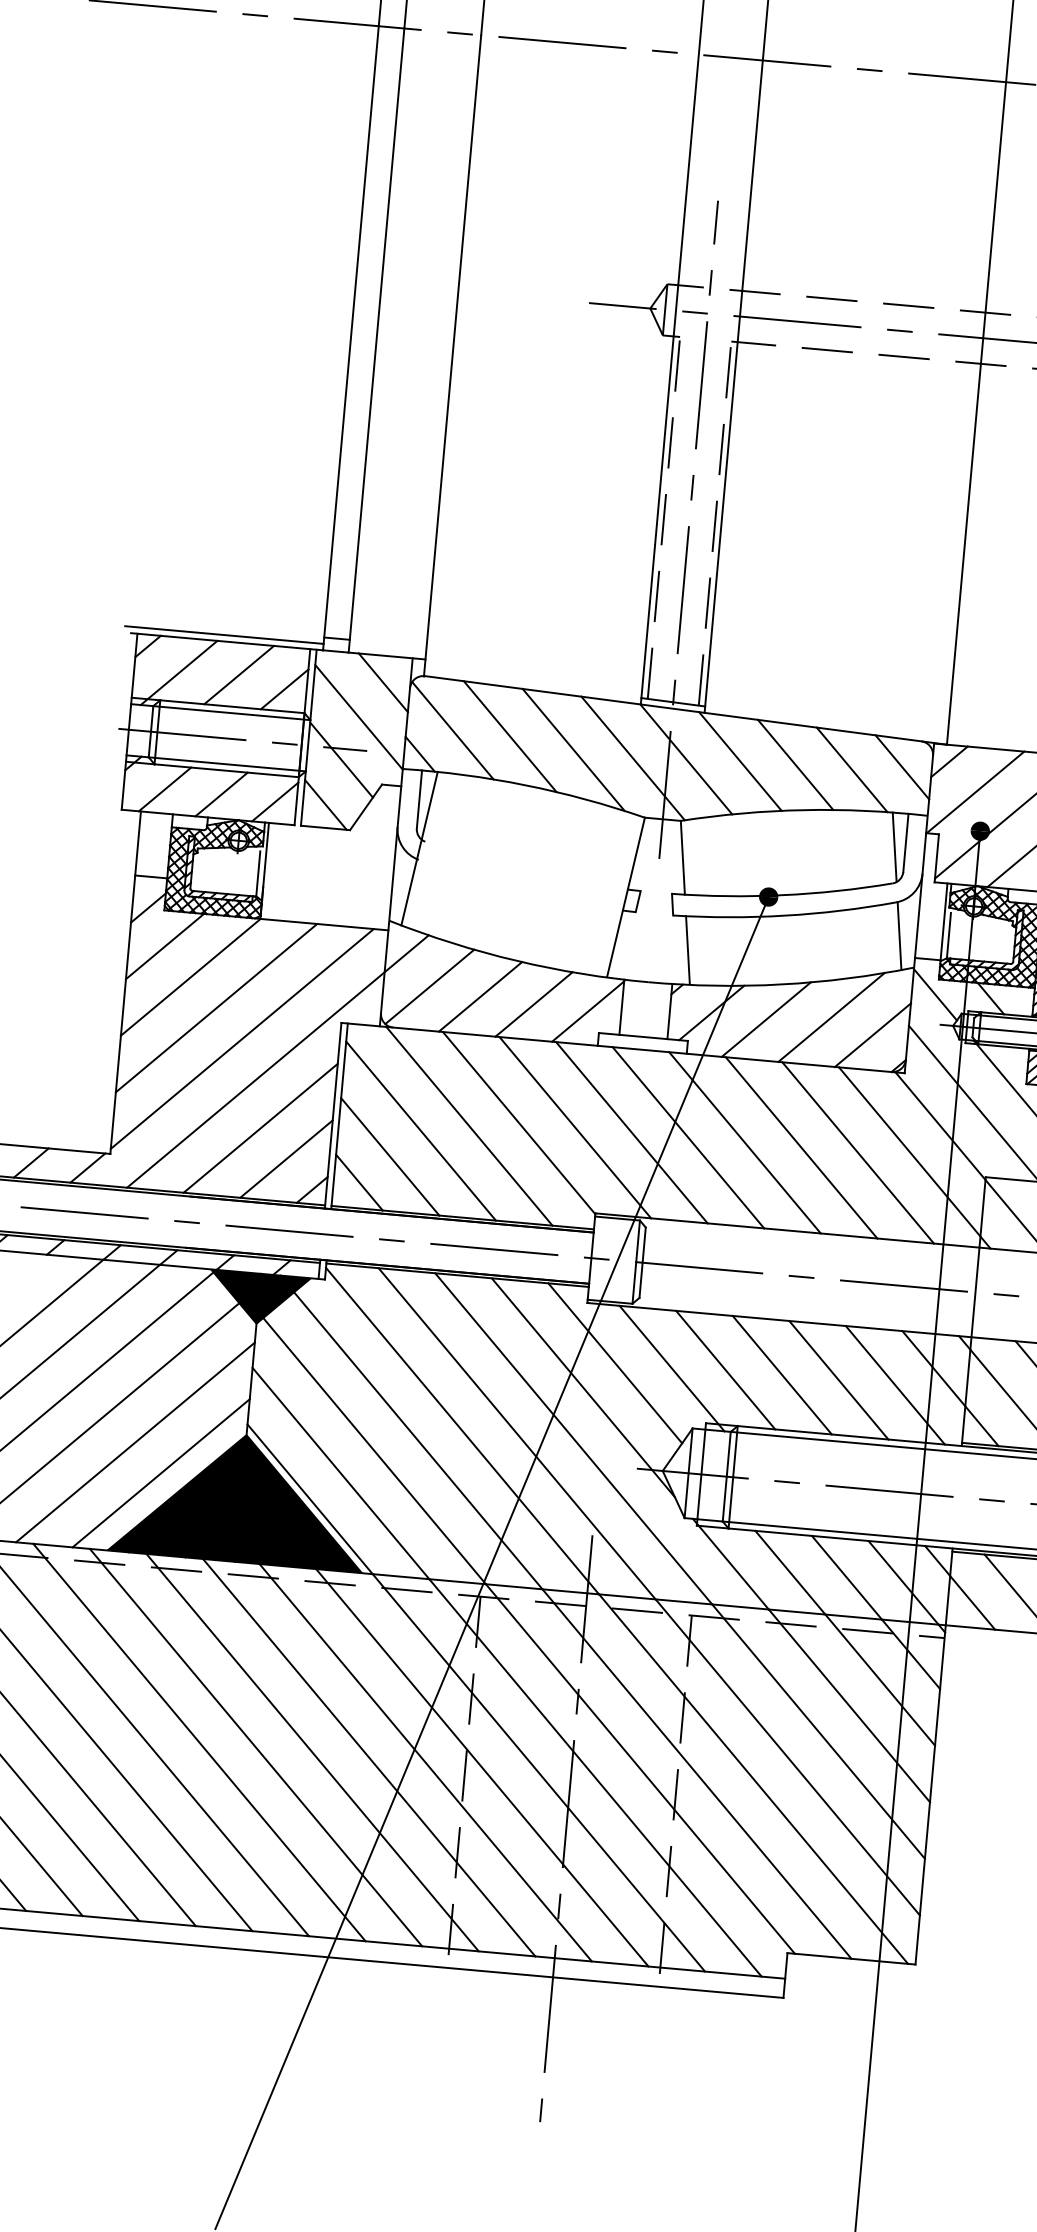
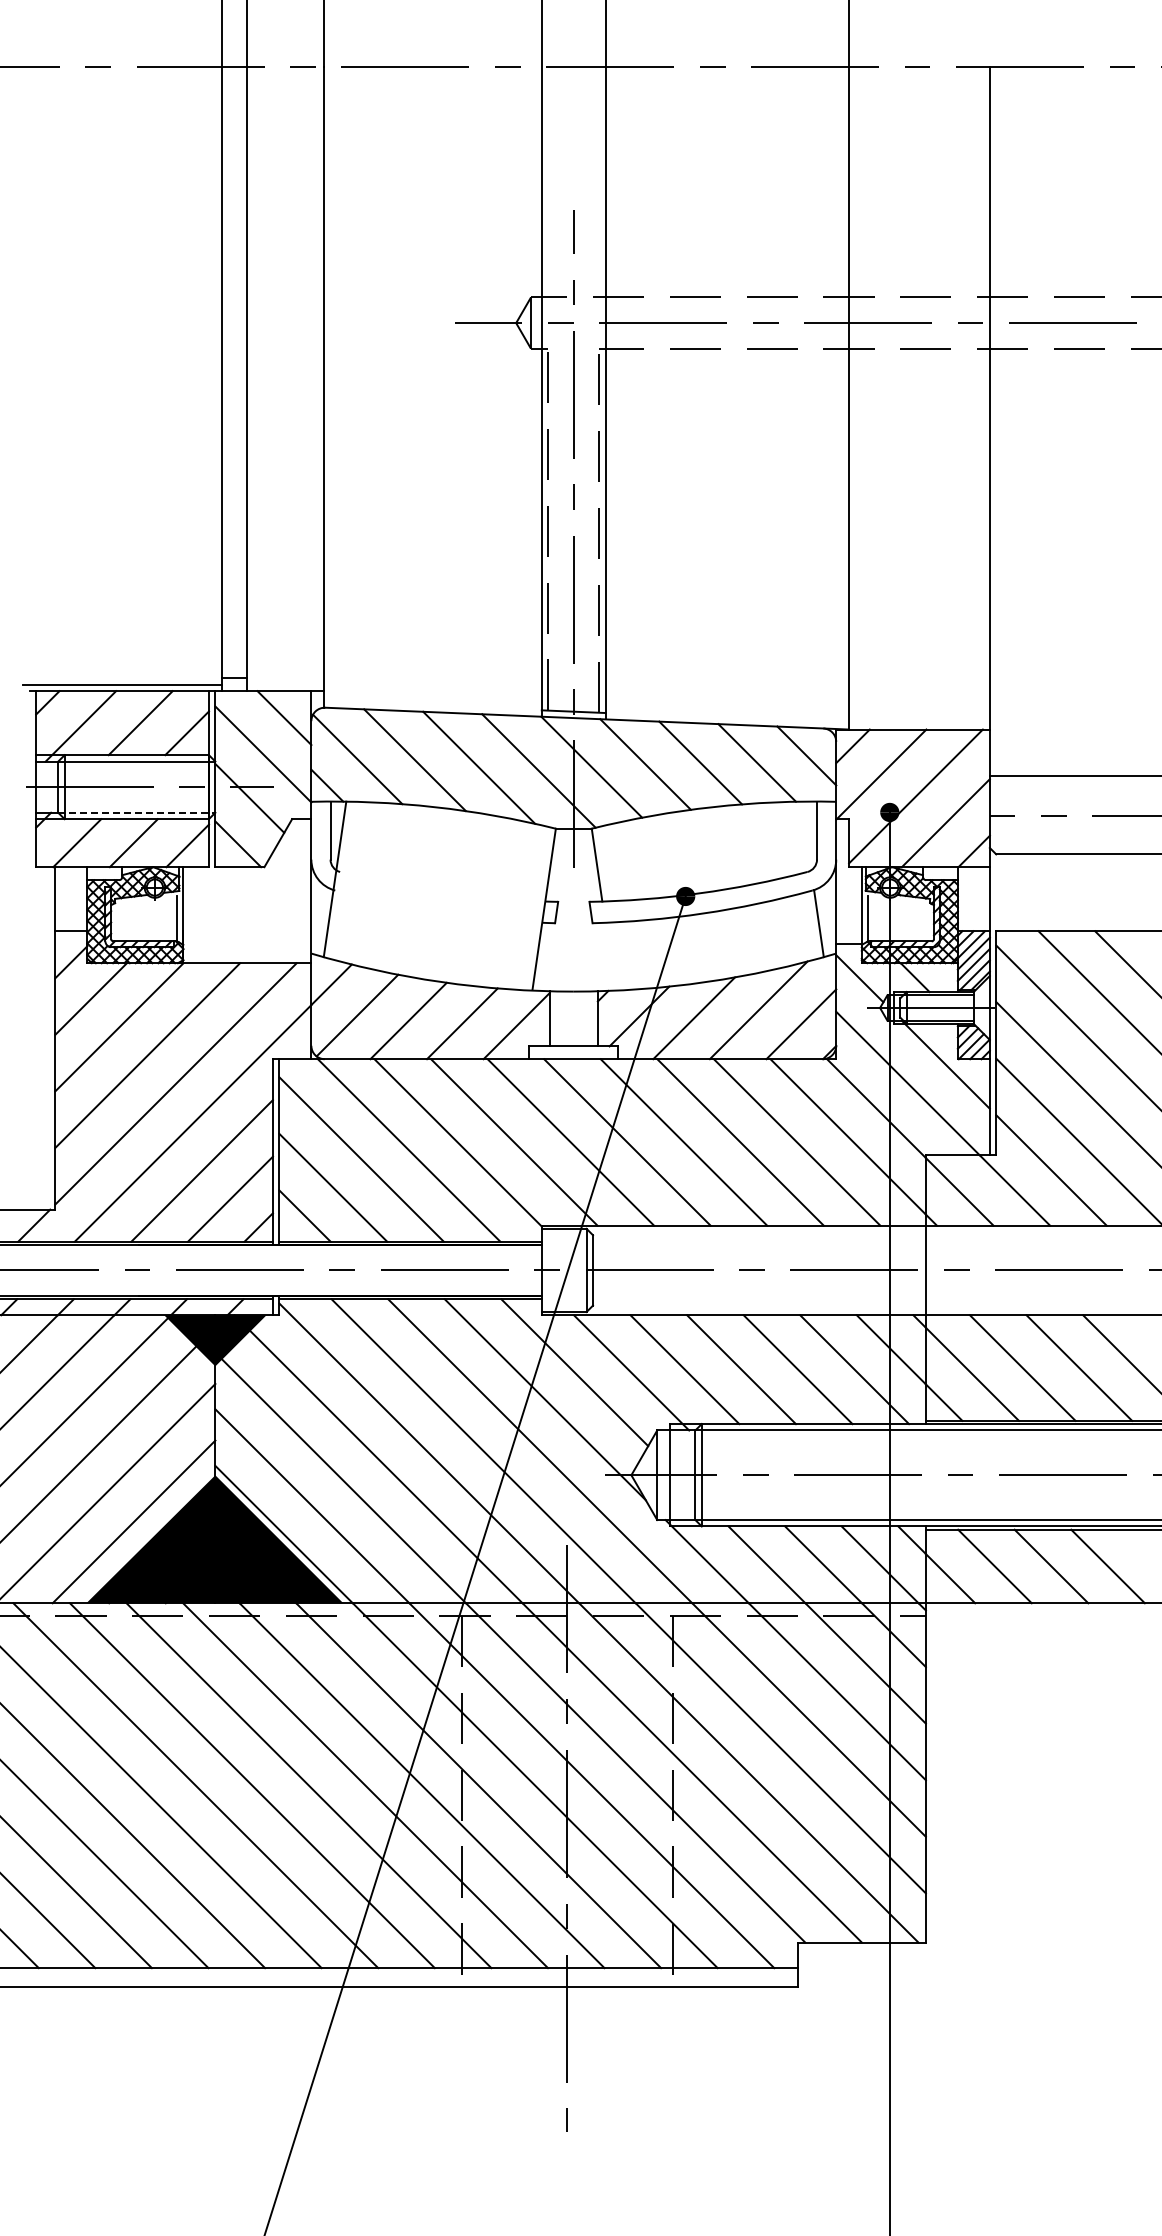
line: (226, 764) -> (136, 812), solid -> dashed
line: (894, 846) -> (806, 835), removed
line: (688, 949) -> (610, 955), removed

